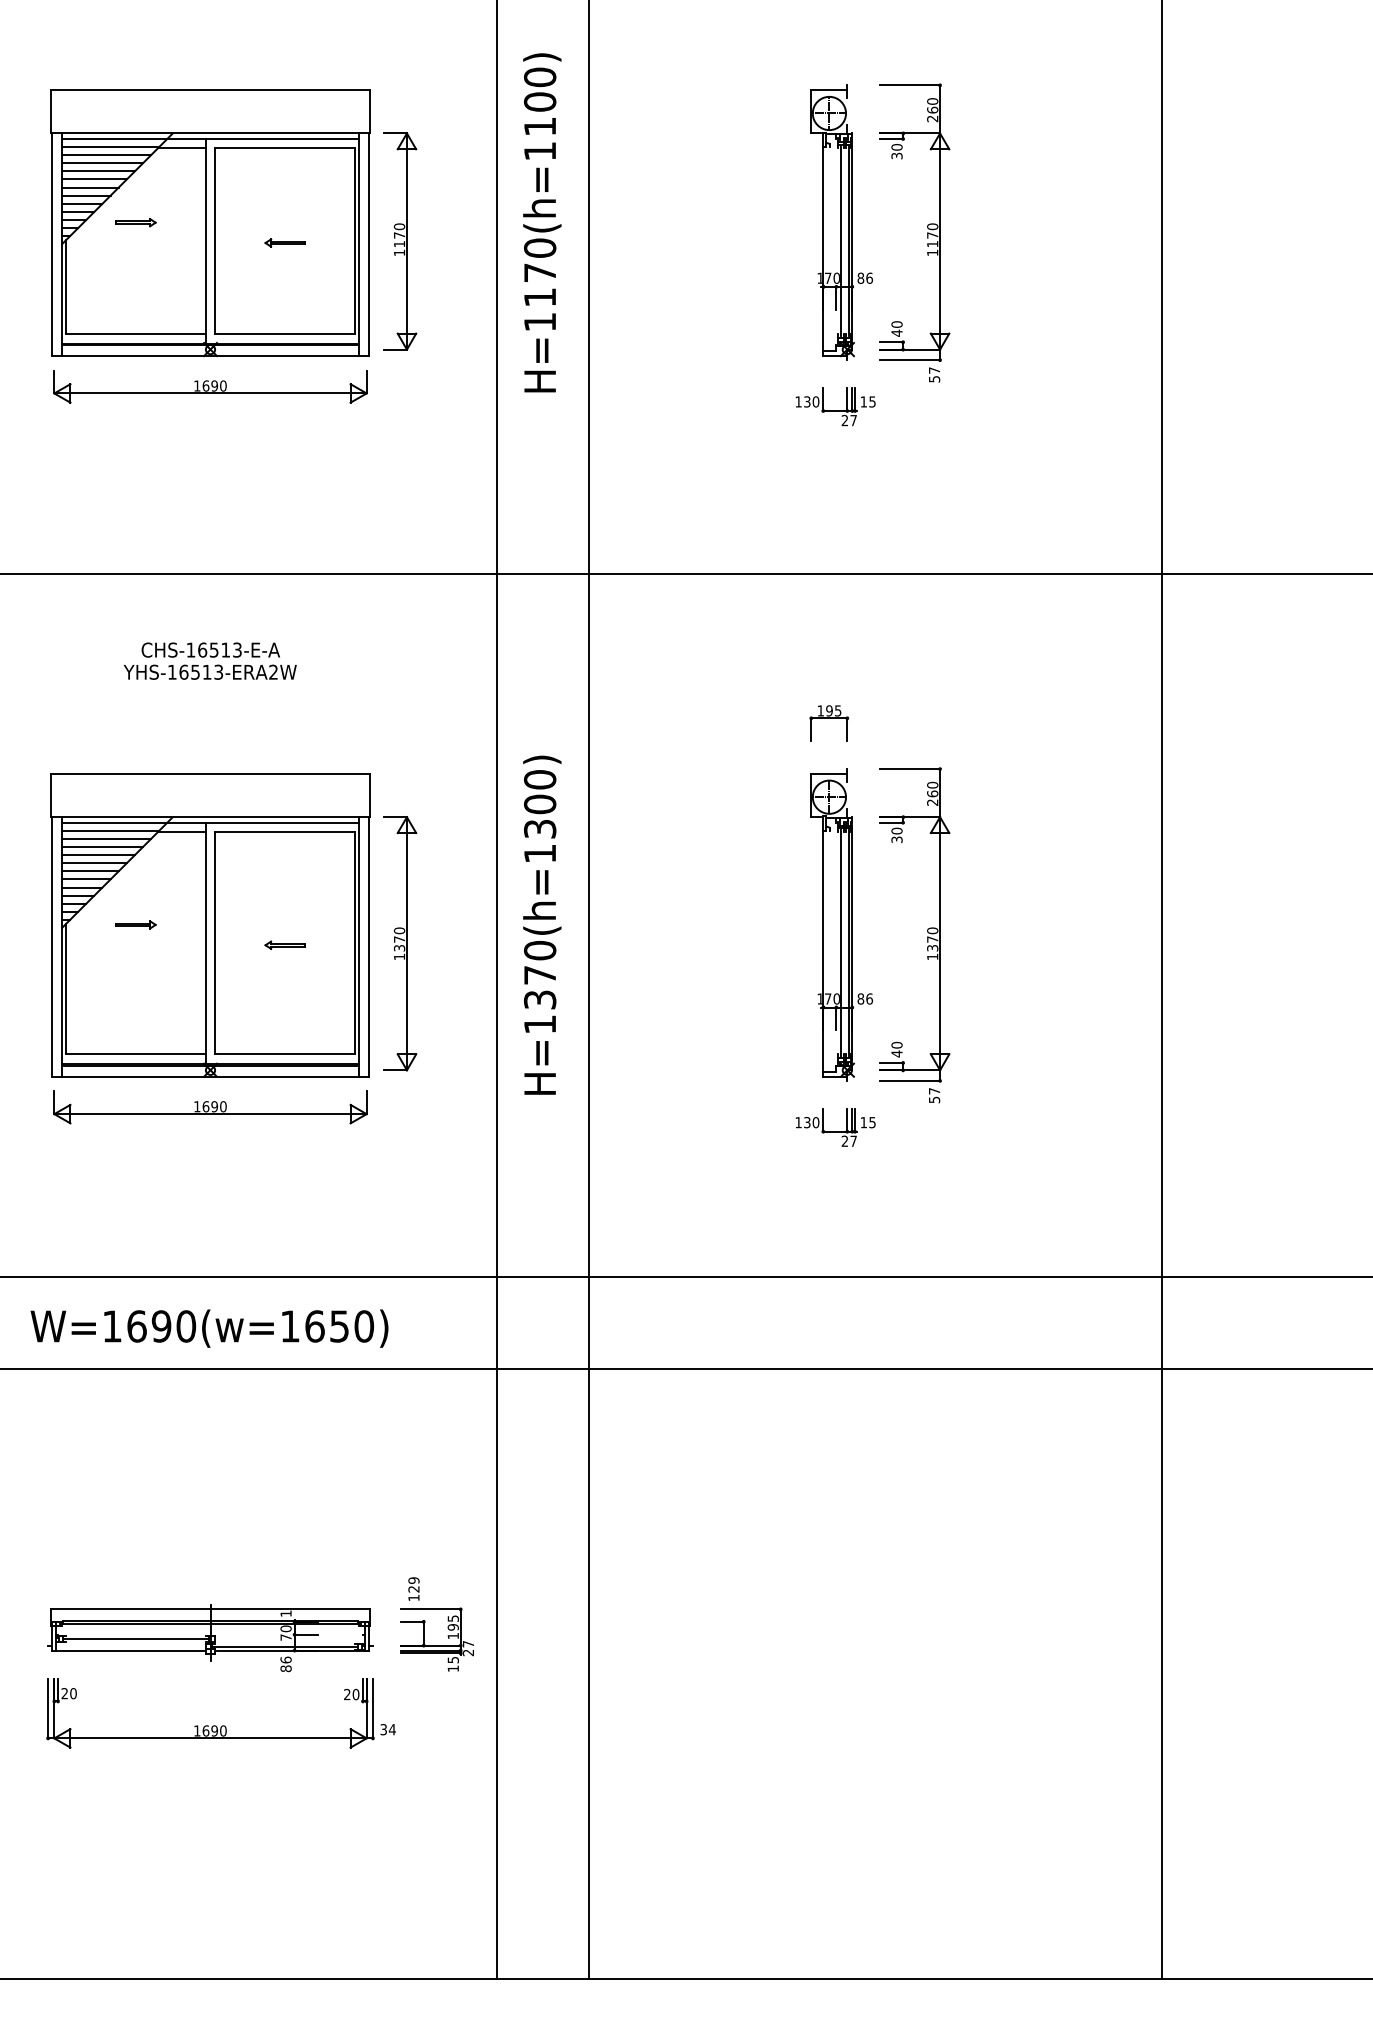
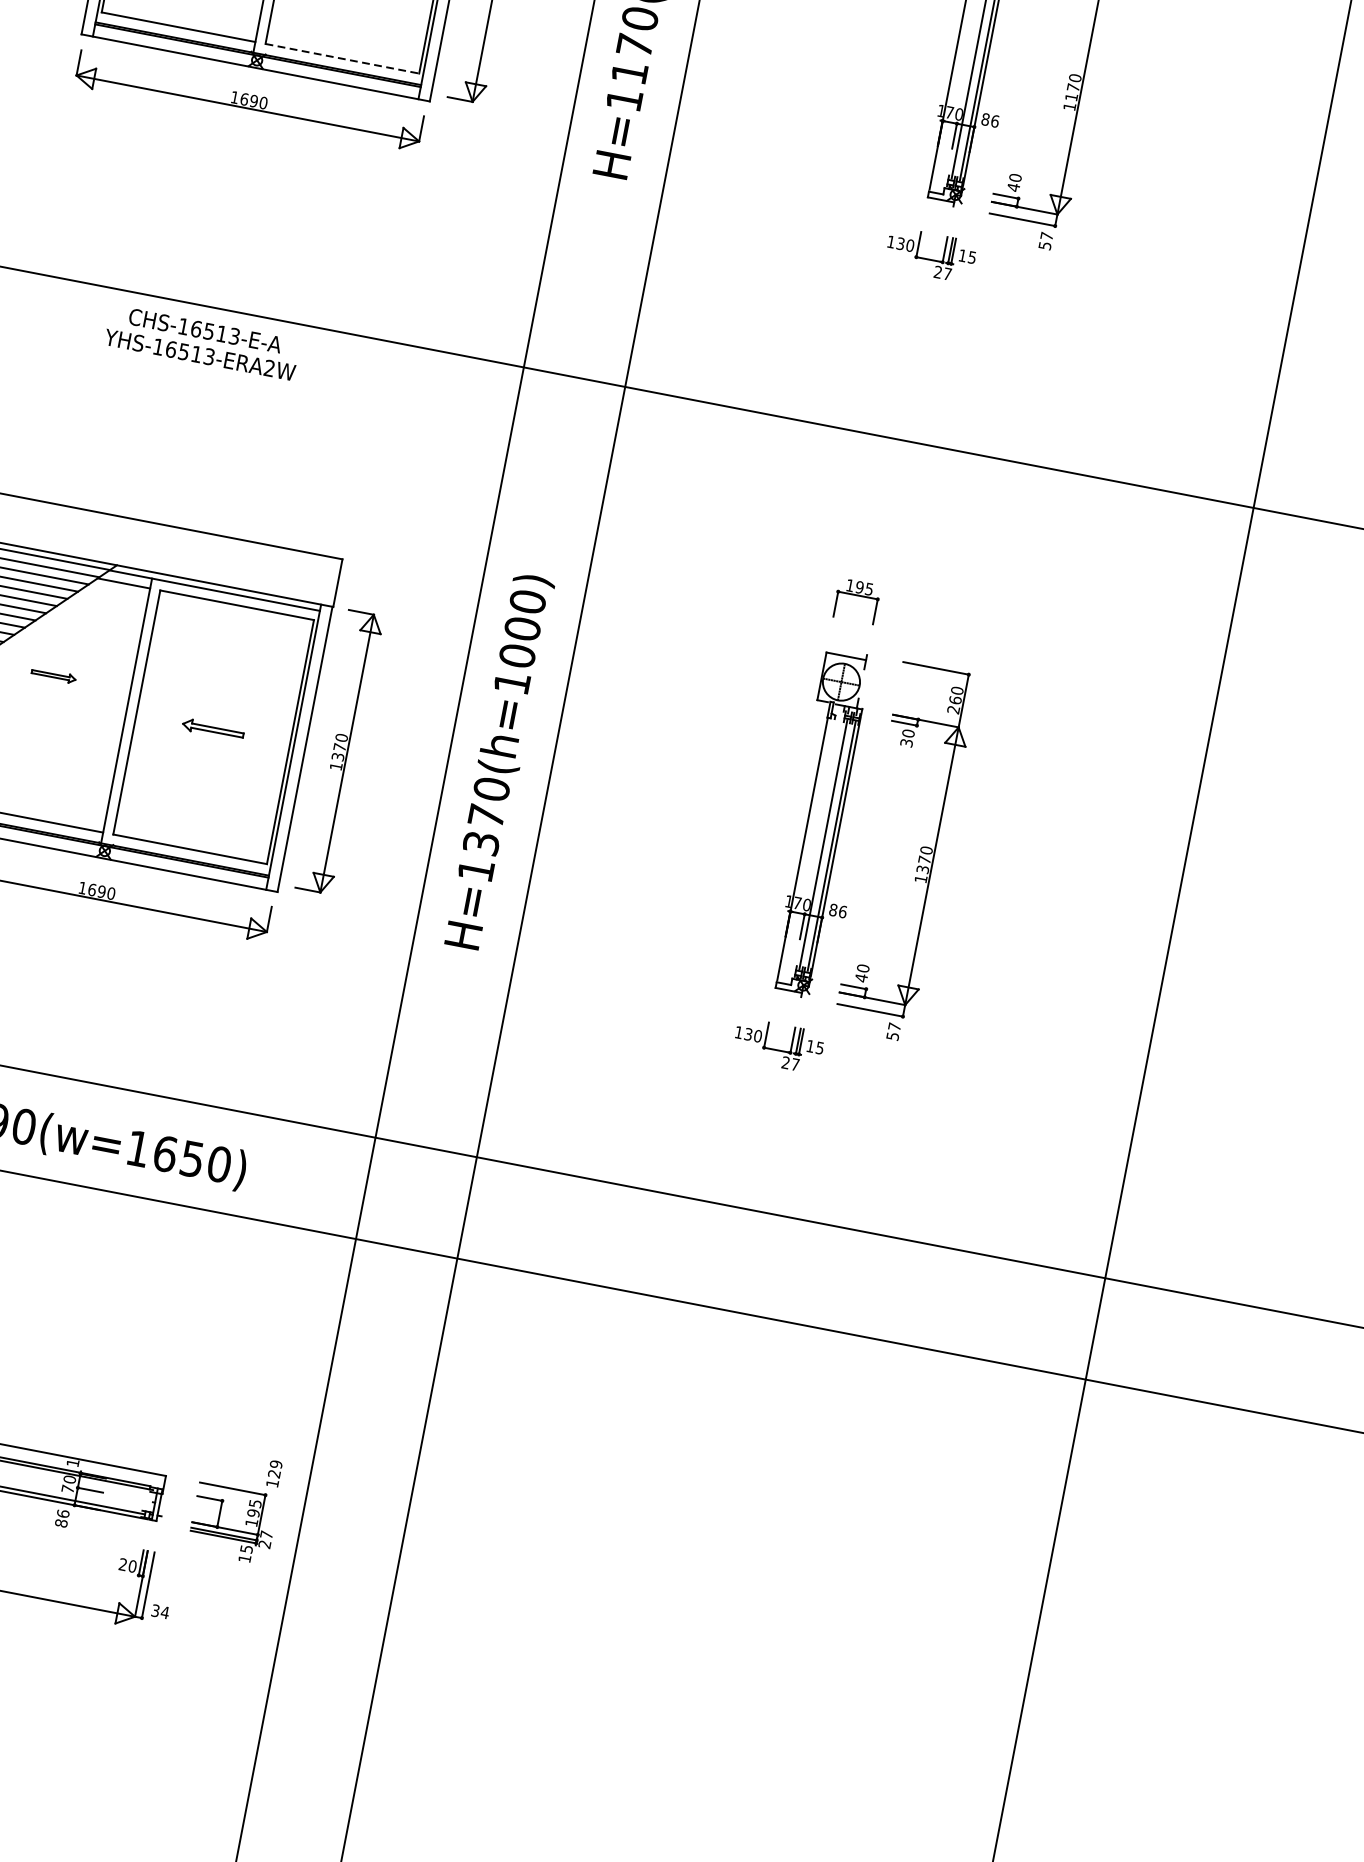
line: (285, 333) -> (342, 58), solid -> dashed
text: (209, 660) -> (201, 341), moved
text: (540, 828) -> (517, 655), H=1370(h=1300) -> H=1370(h=1000)
part: (284, 944) -> (212, 728), size x1.4
text: (413, 1588) -> (274, 1473), moved

